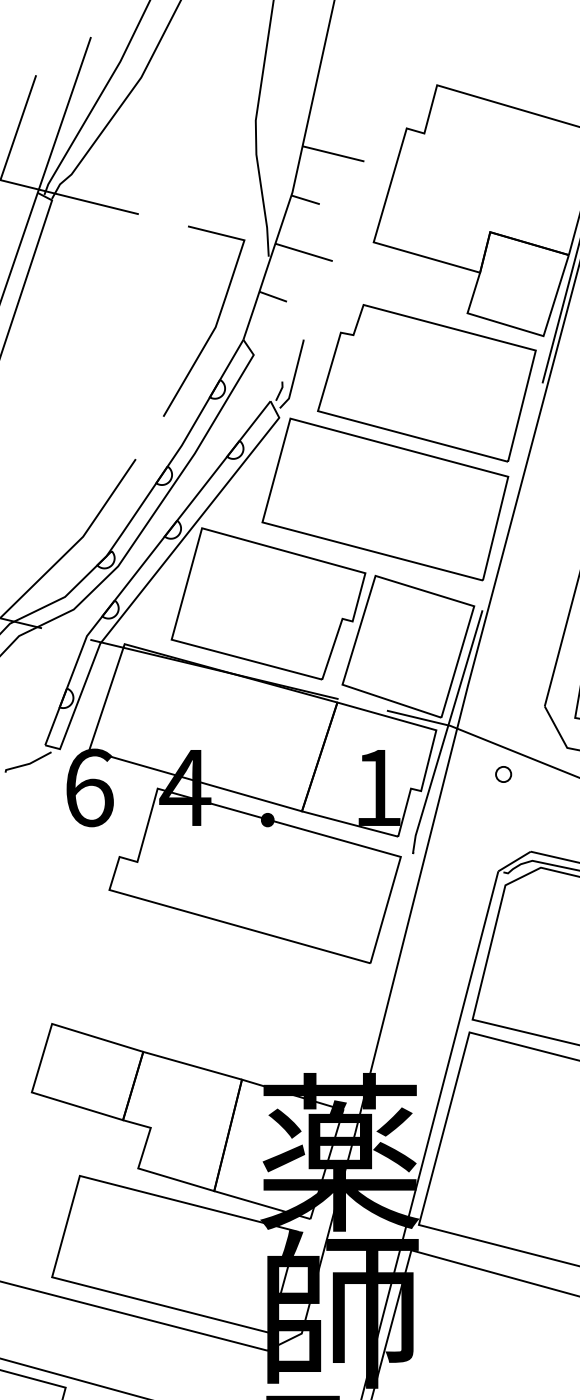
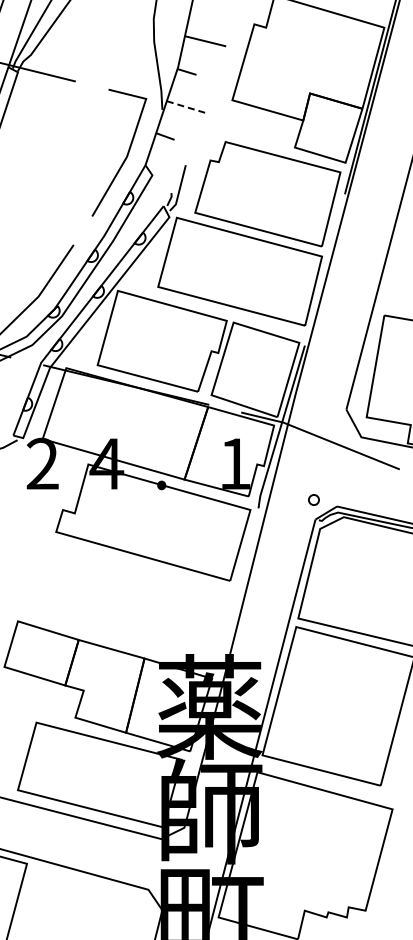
line: (303, 253) -> (185, 107), solid -> dashed
circle: (502, 773) -> (313, 499), moved
text: (88, 787) -> (42, 463), 6 -> 2

